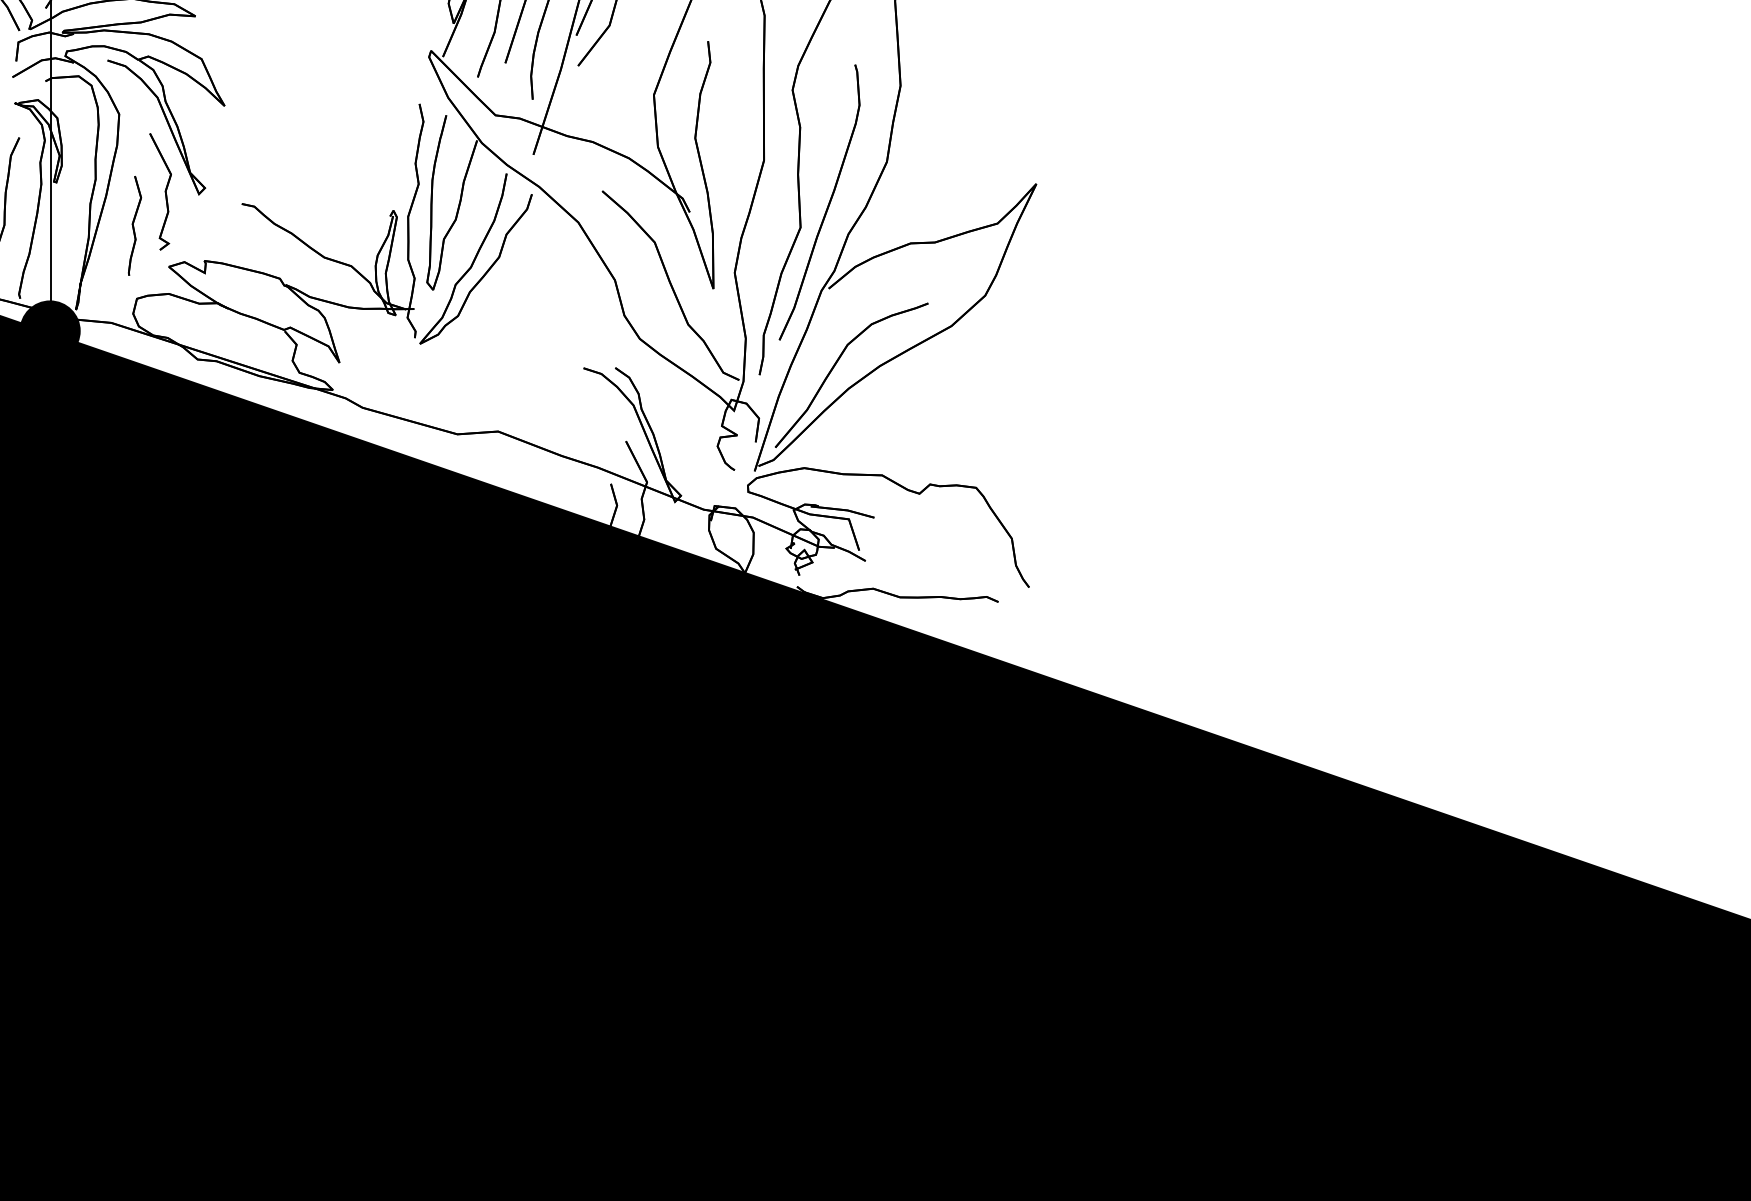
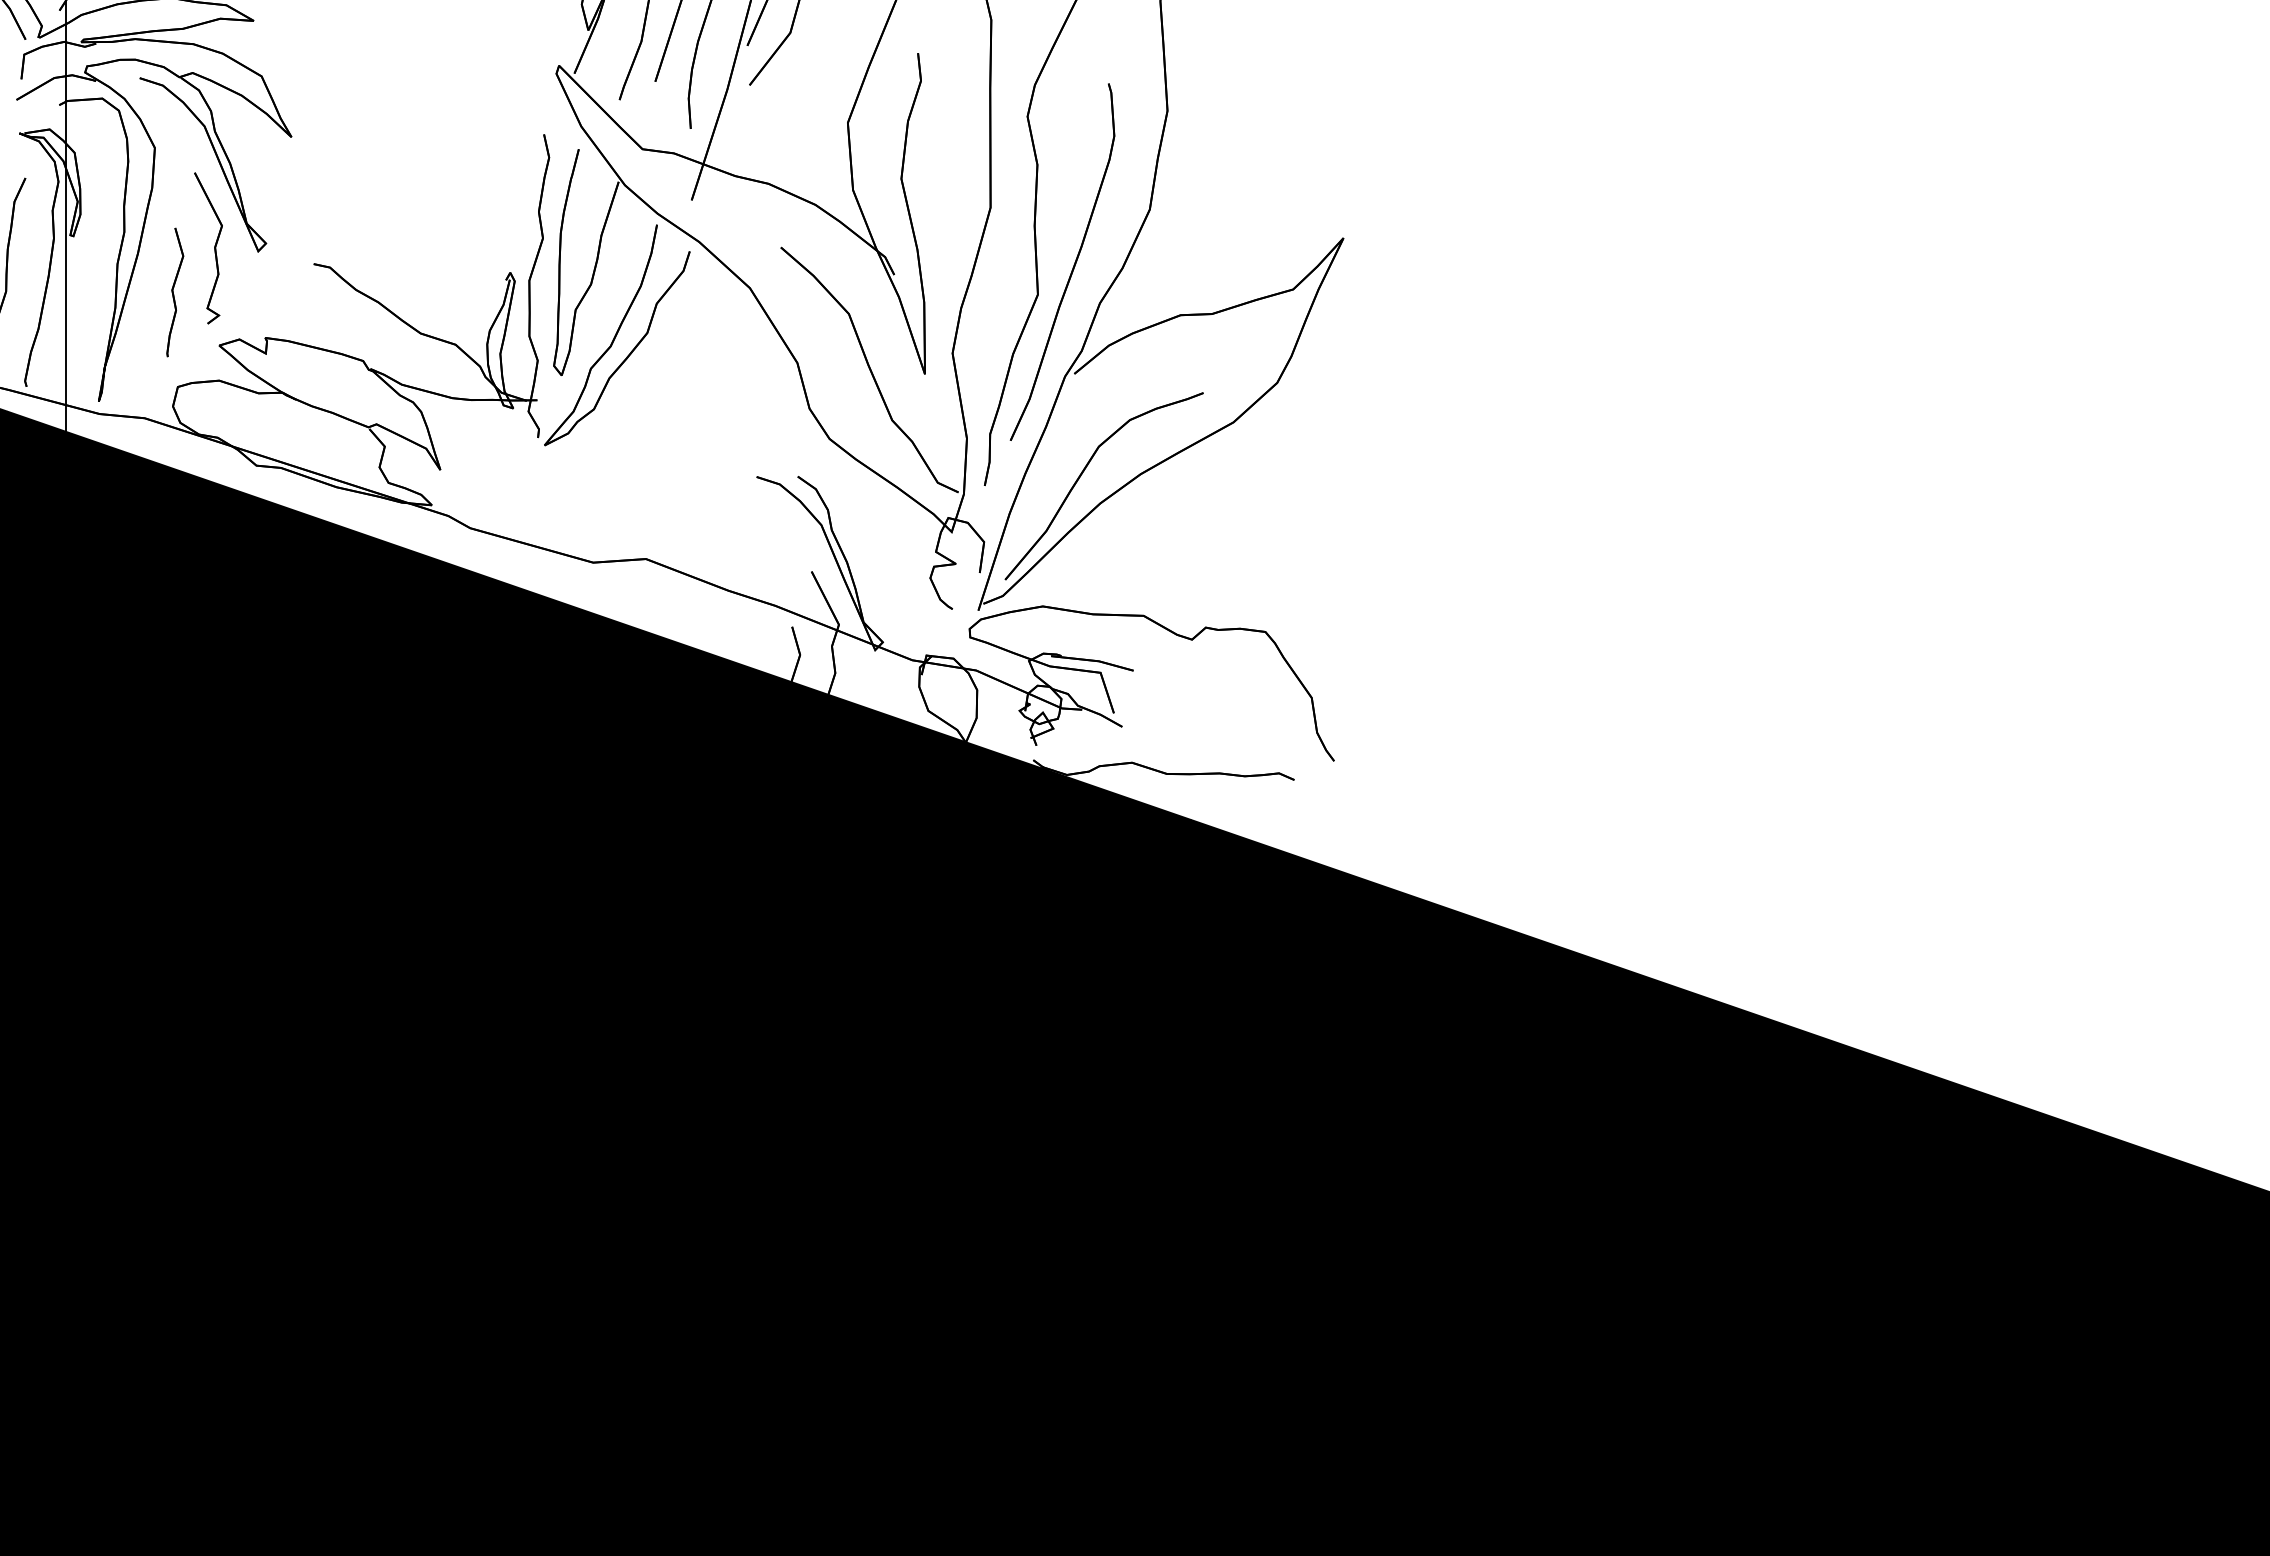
fill: (49, 330) -> (64, 428), removed

